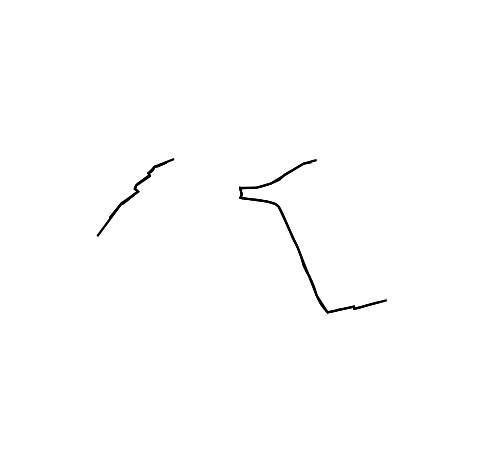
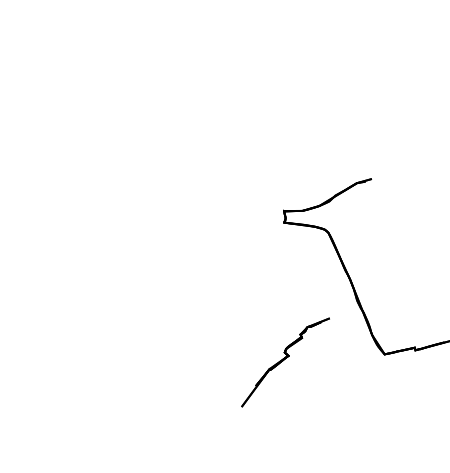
part: (135, 197) -> (285, 362), moved

